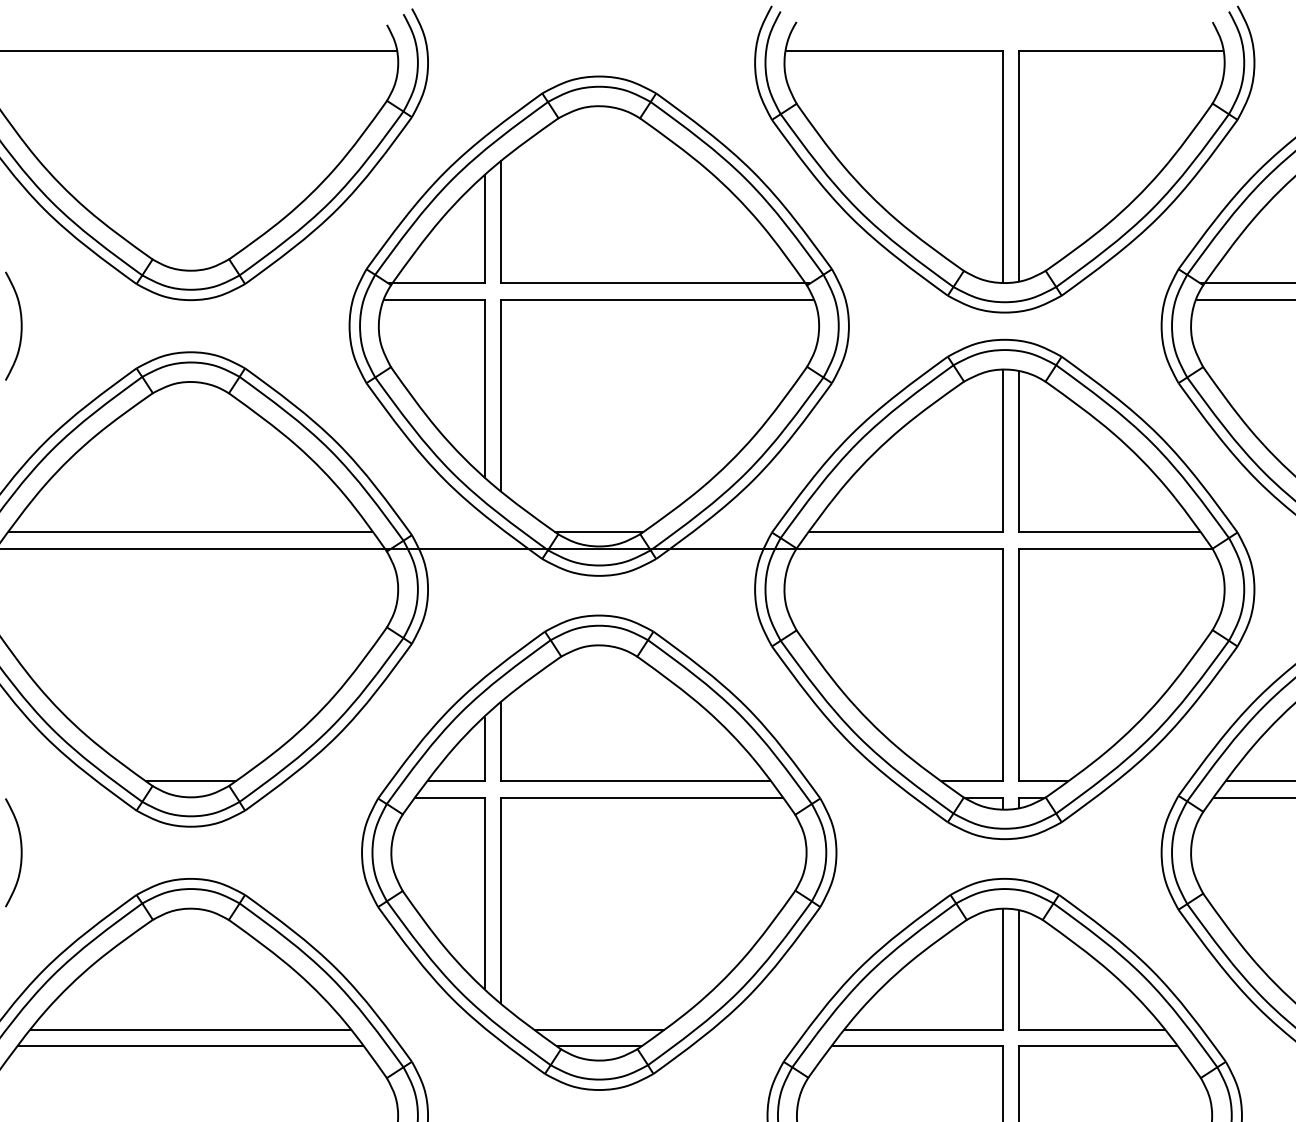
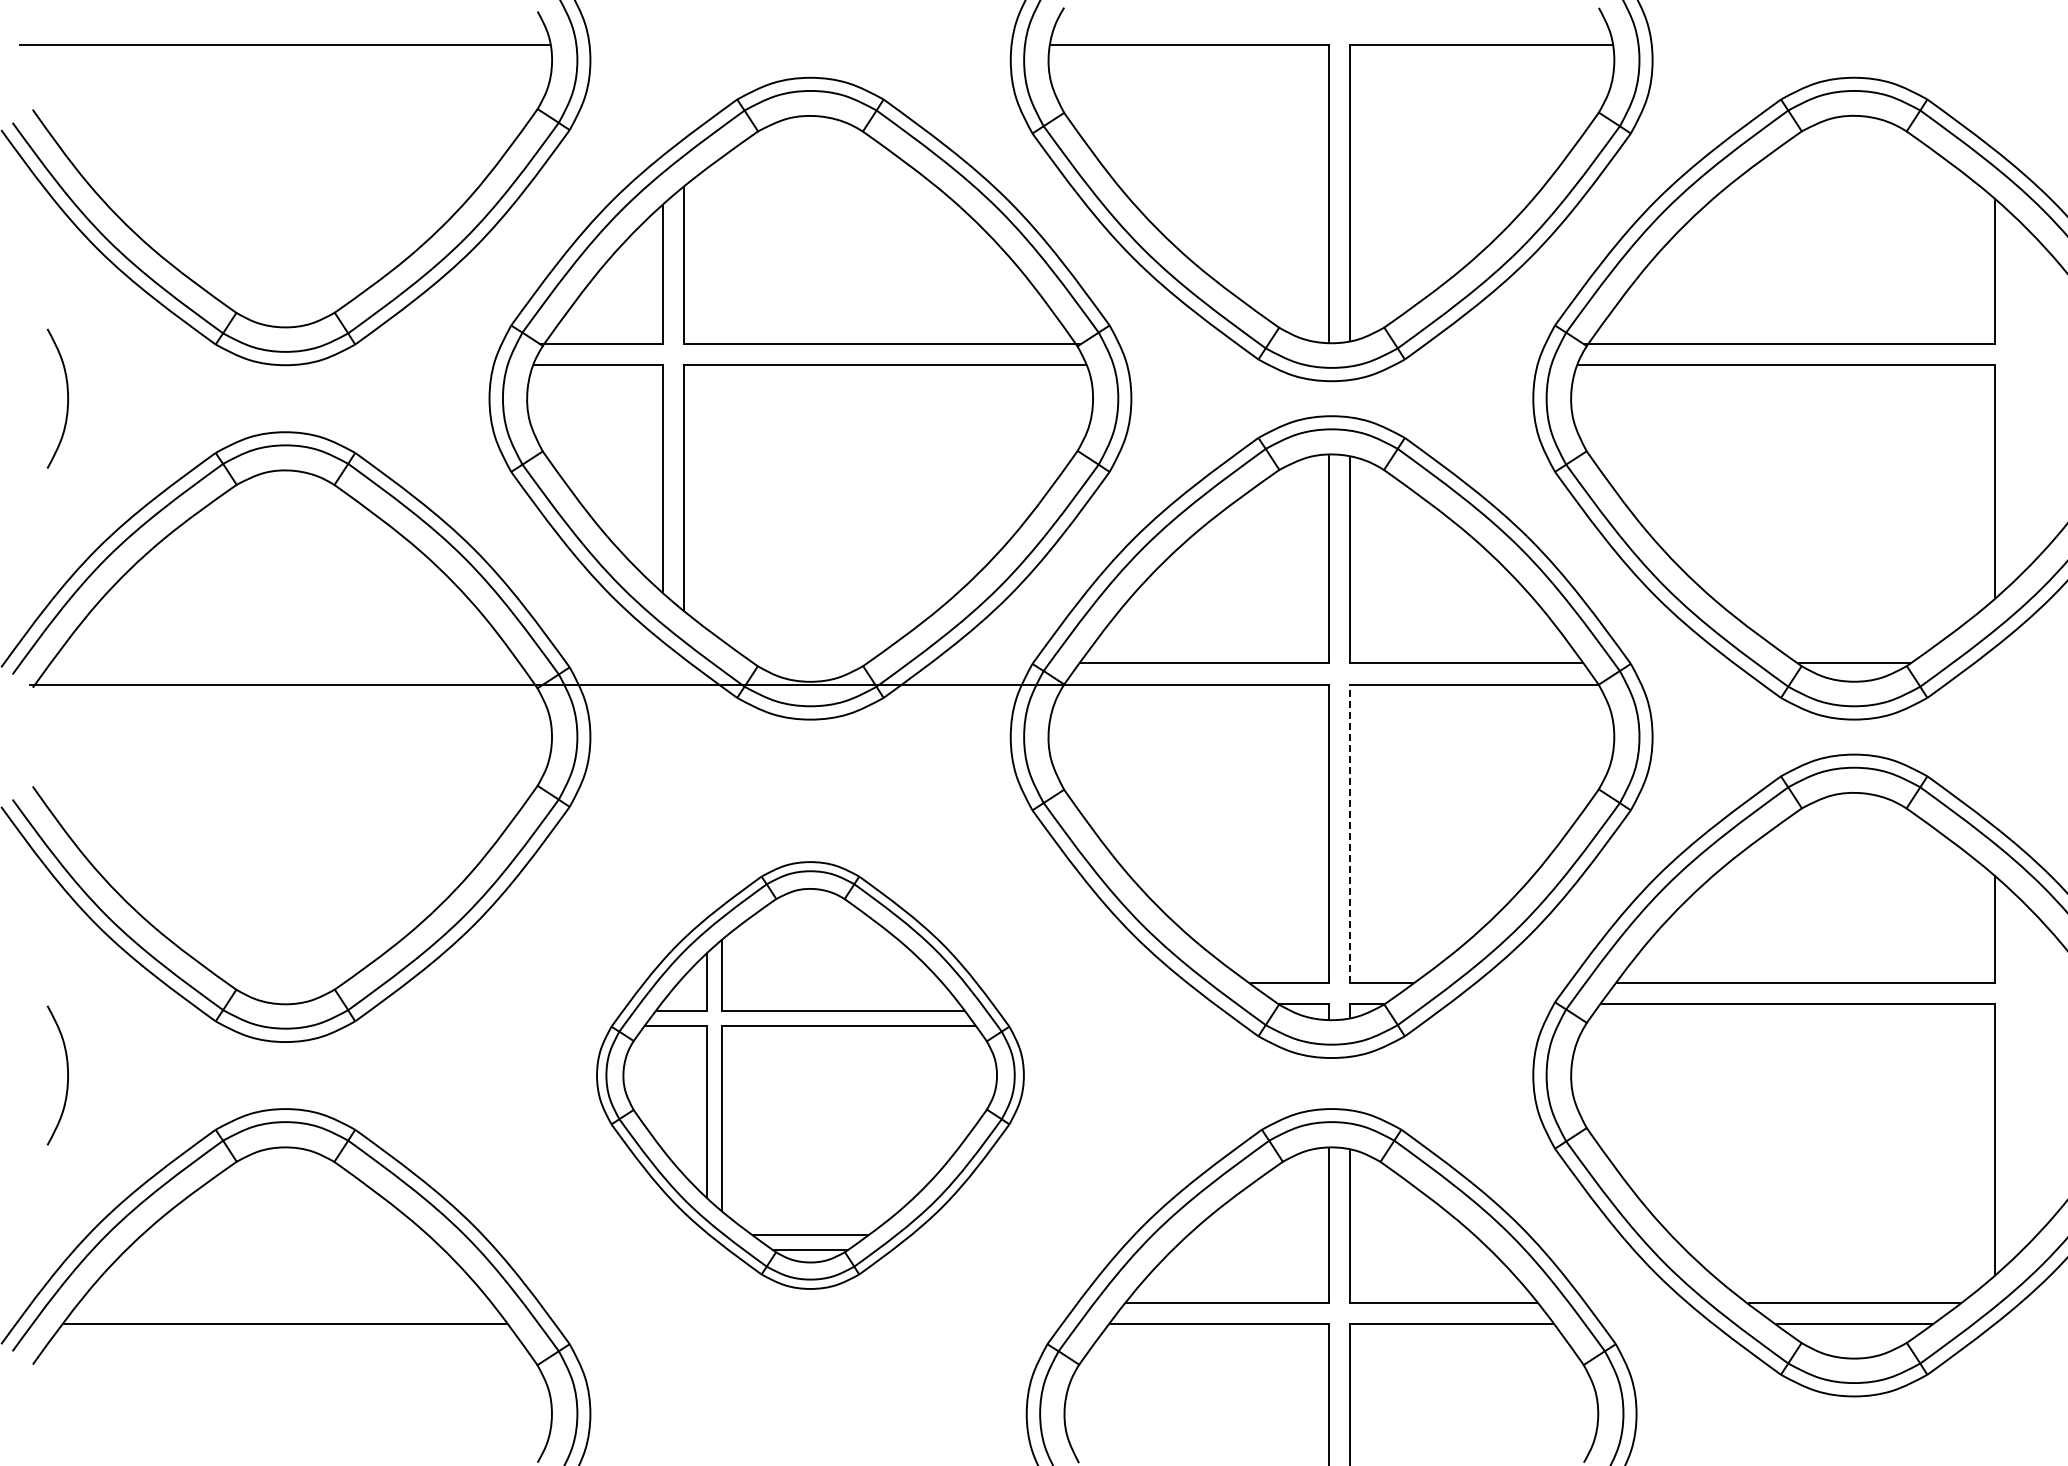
line: (190, 532) -> (284, 663), removed
line: (599, 532) -> (810, 663), removed
line: (1019, 664) -> (1350, 833), solid -> dashed
line: (190, 781) -> (285, 983), removed
part: (599, 852) -> (810, 1075), size x0.7
line: (190, 1029) -> (285, 1302), removed

